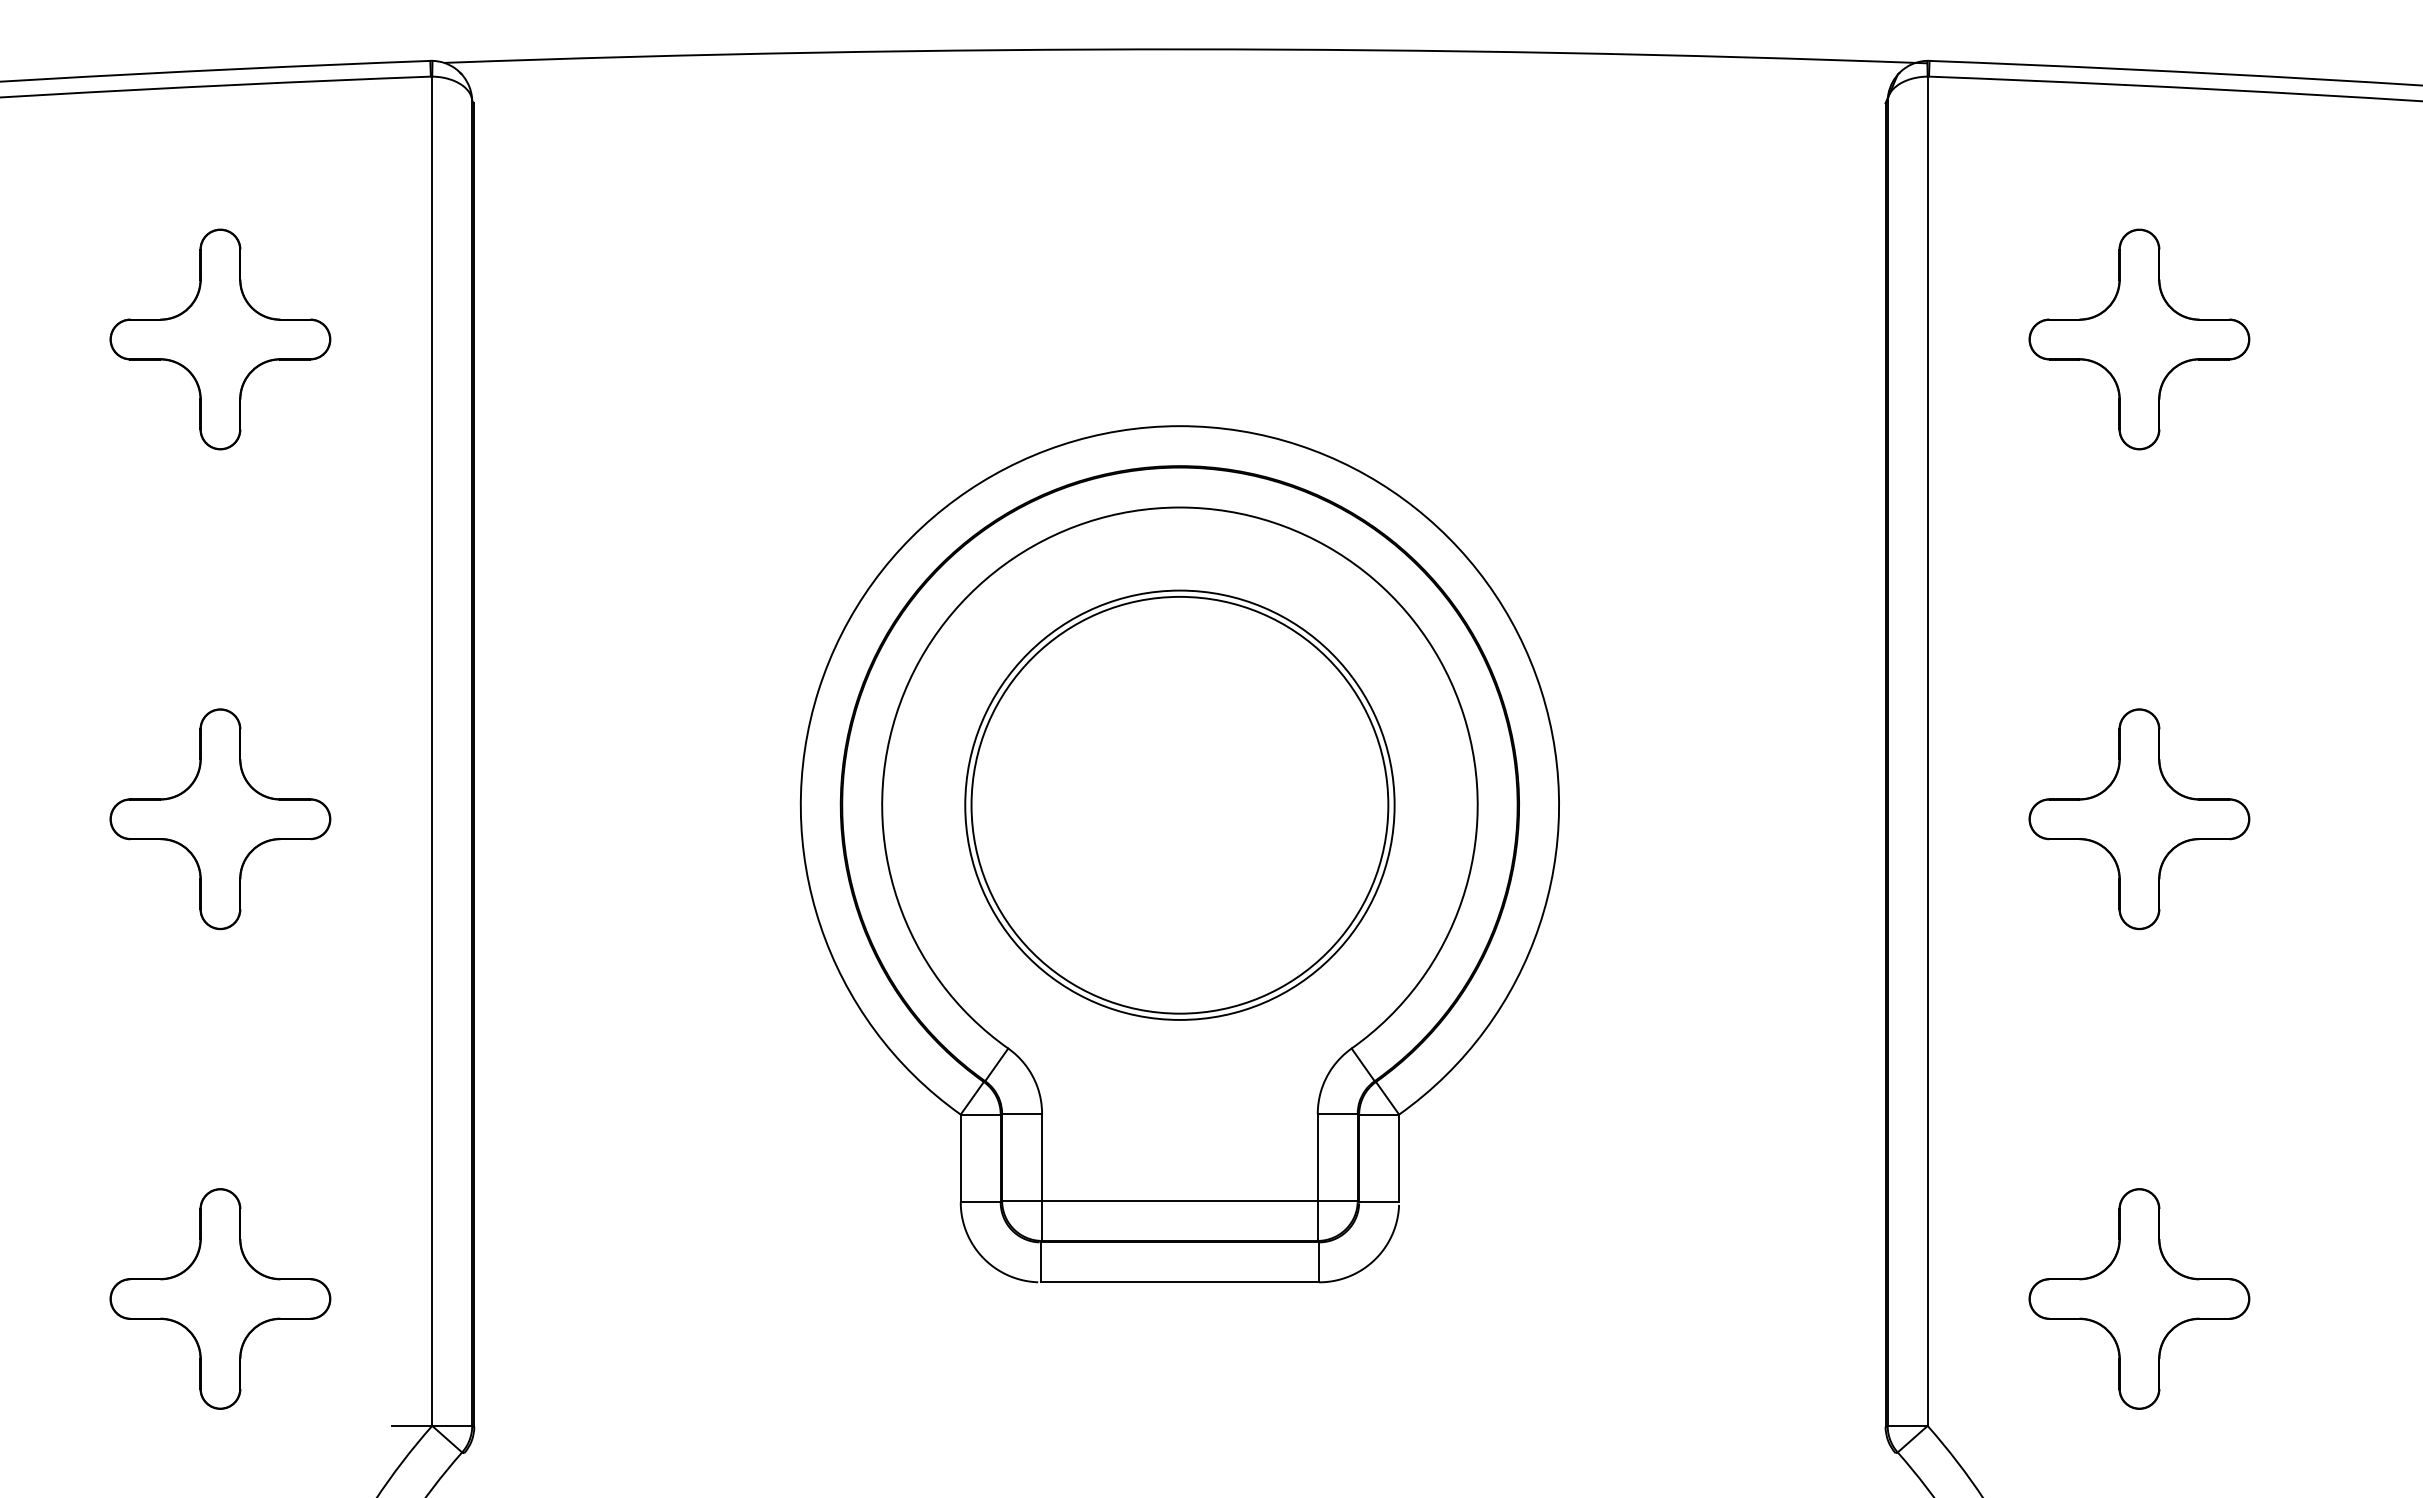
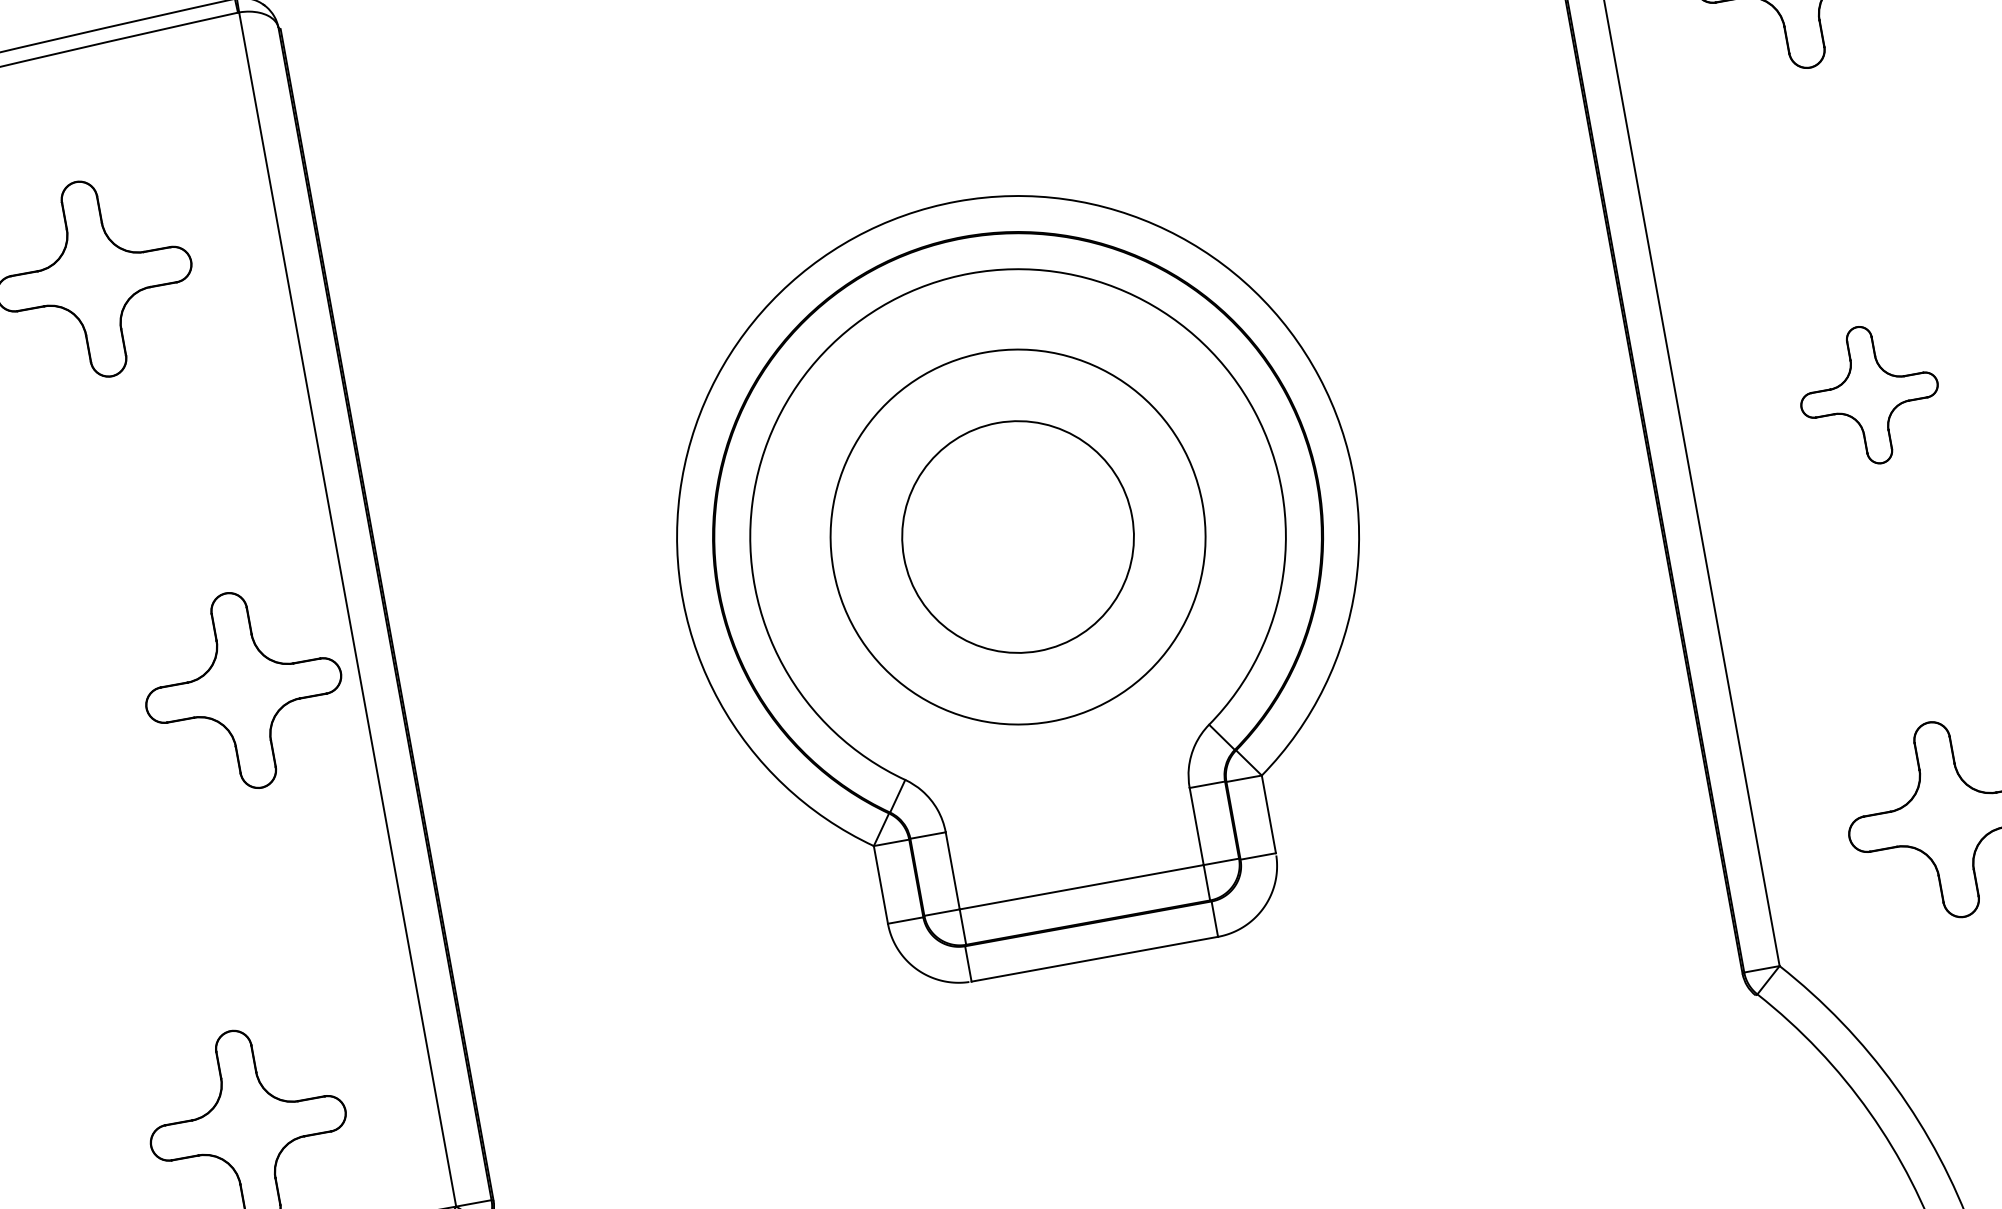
circle: (1179, 804) -> (1017, 536), size x0.6
part: (220, 819) -> (243, 690), moved
part: (2139, 819) -> (1869, 395), size x0.7

